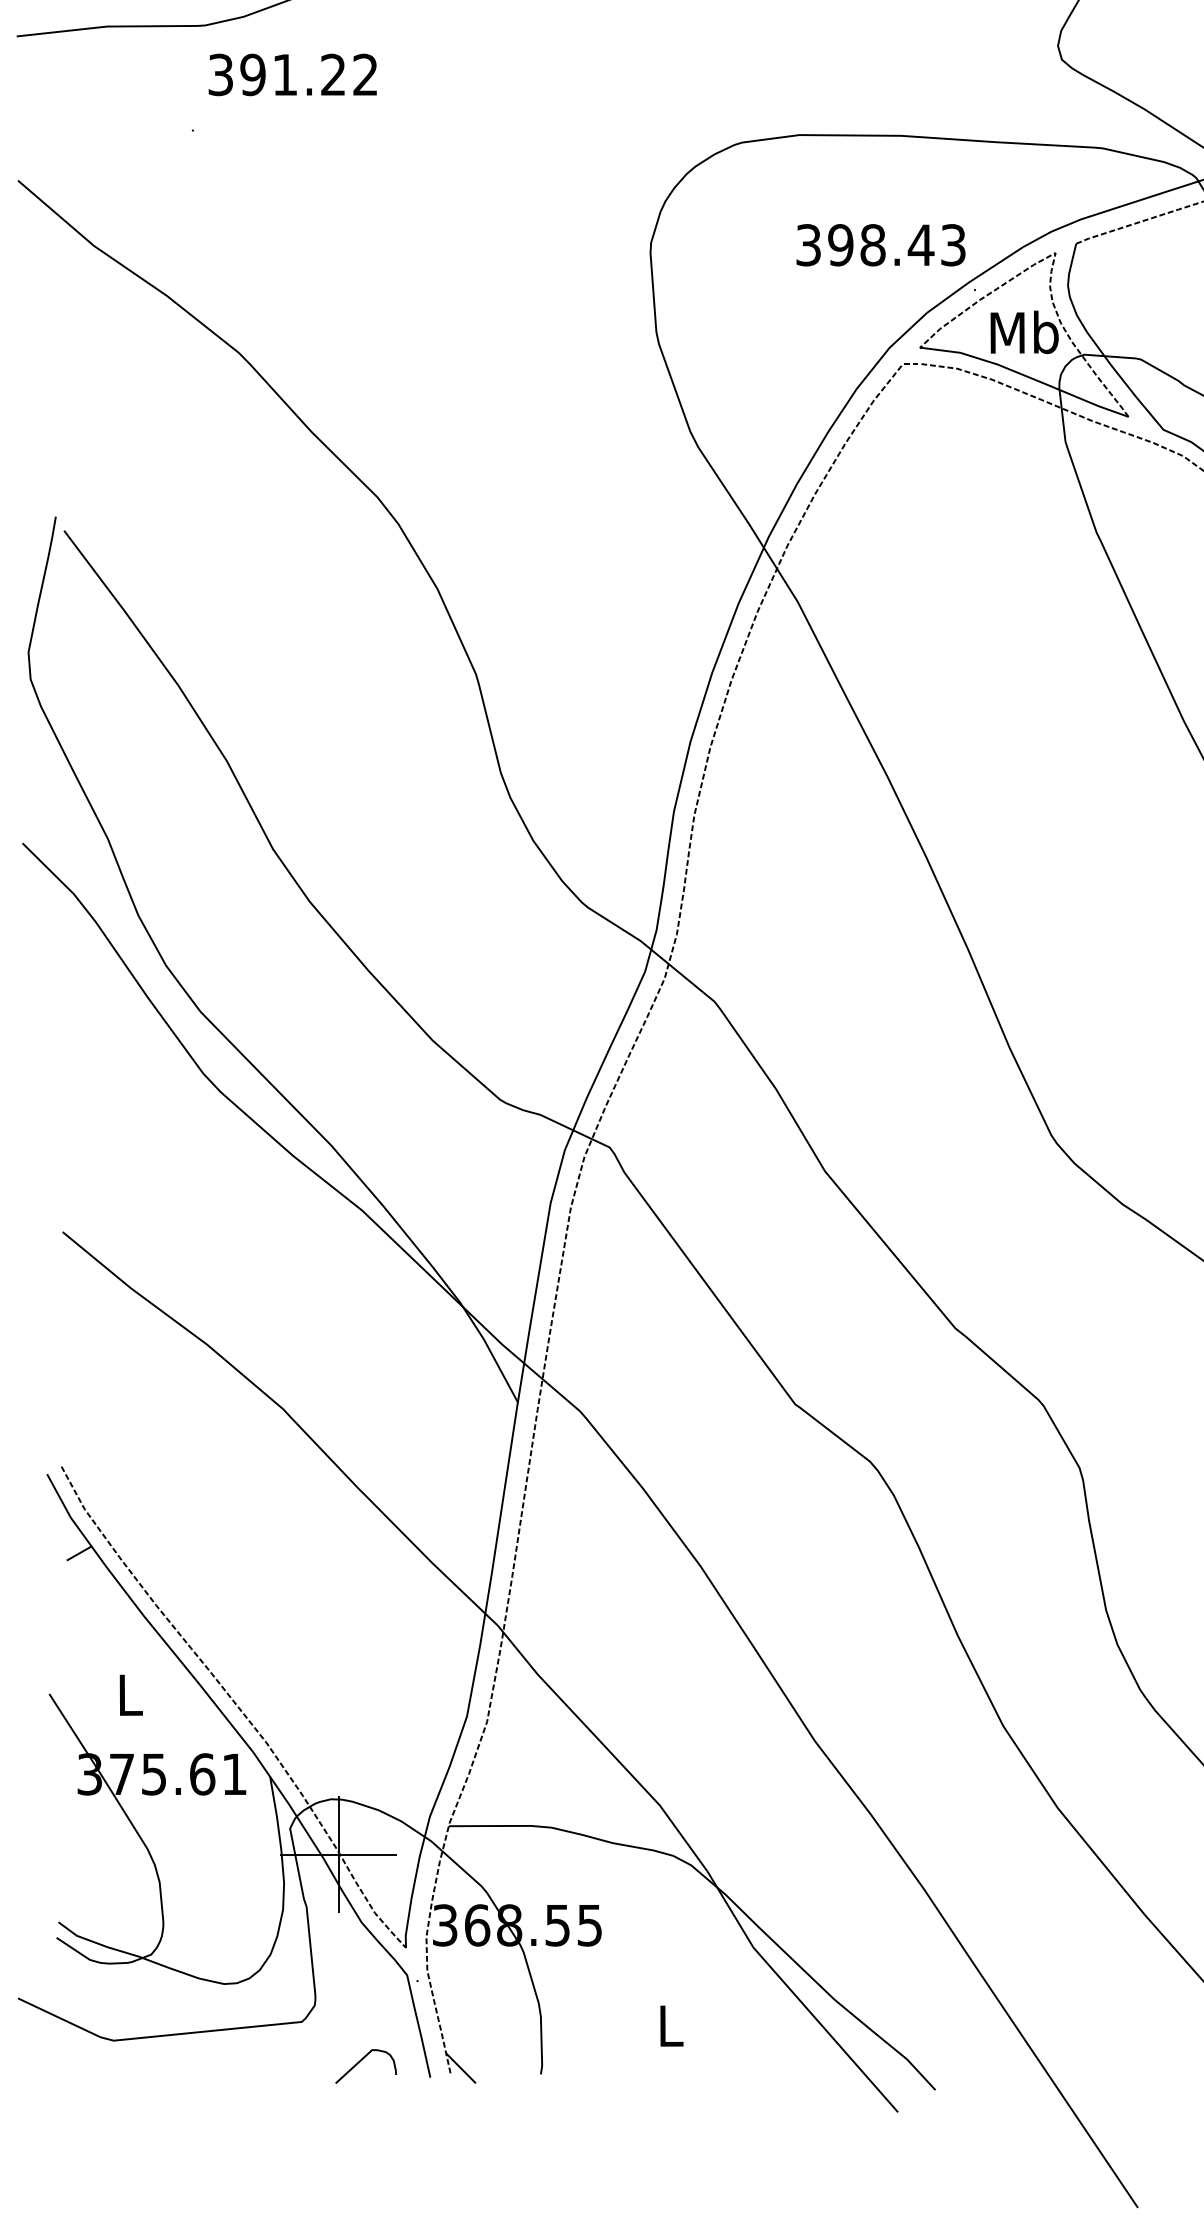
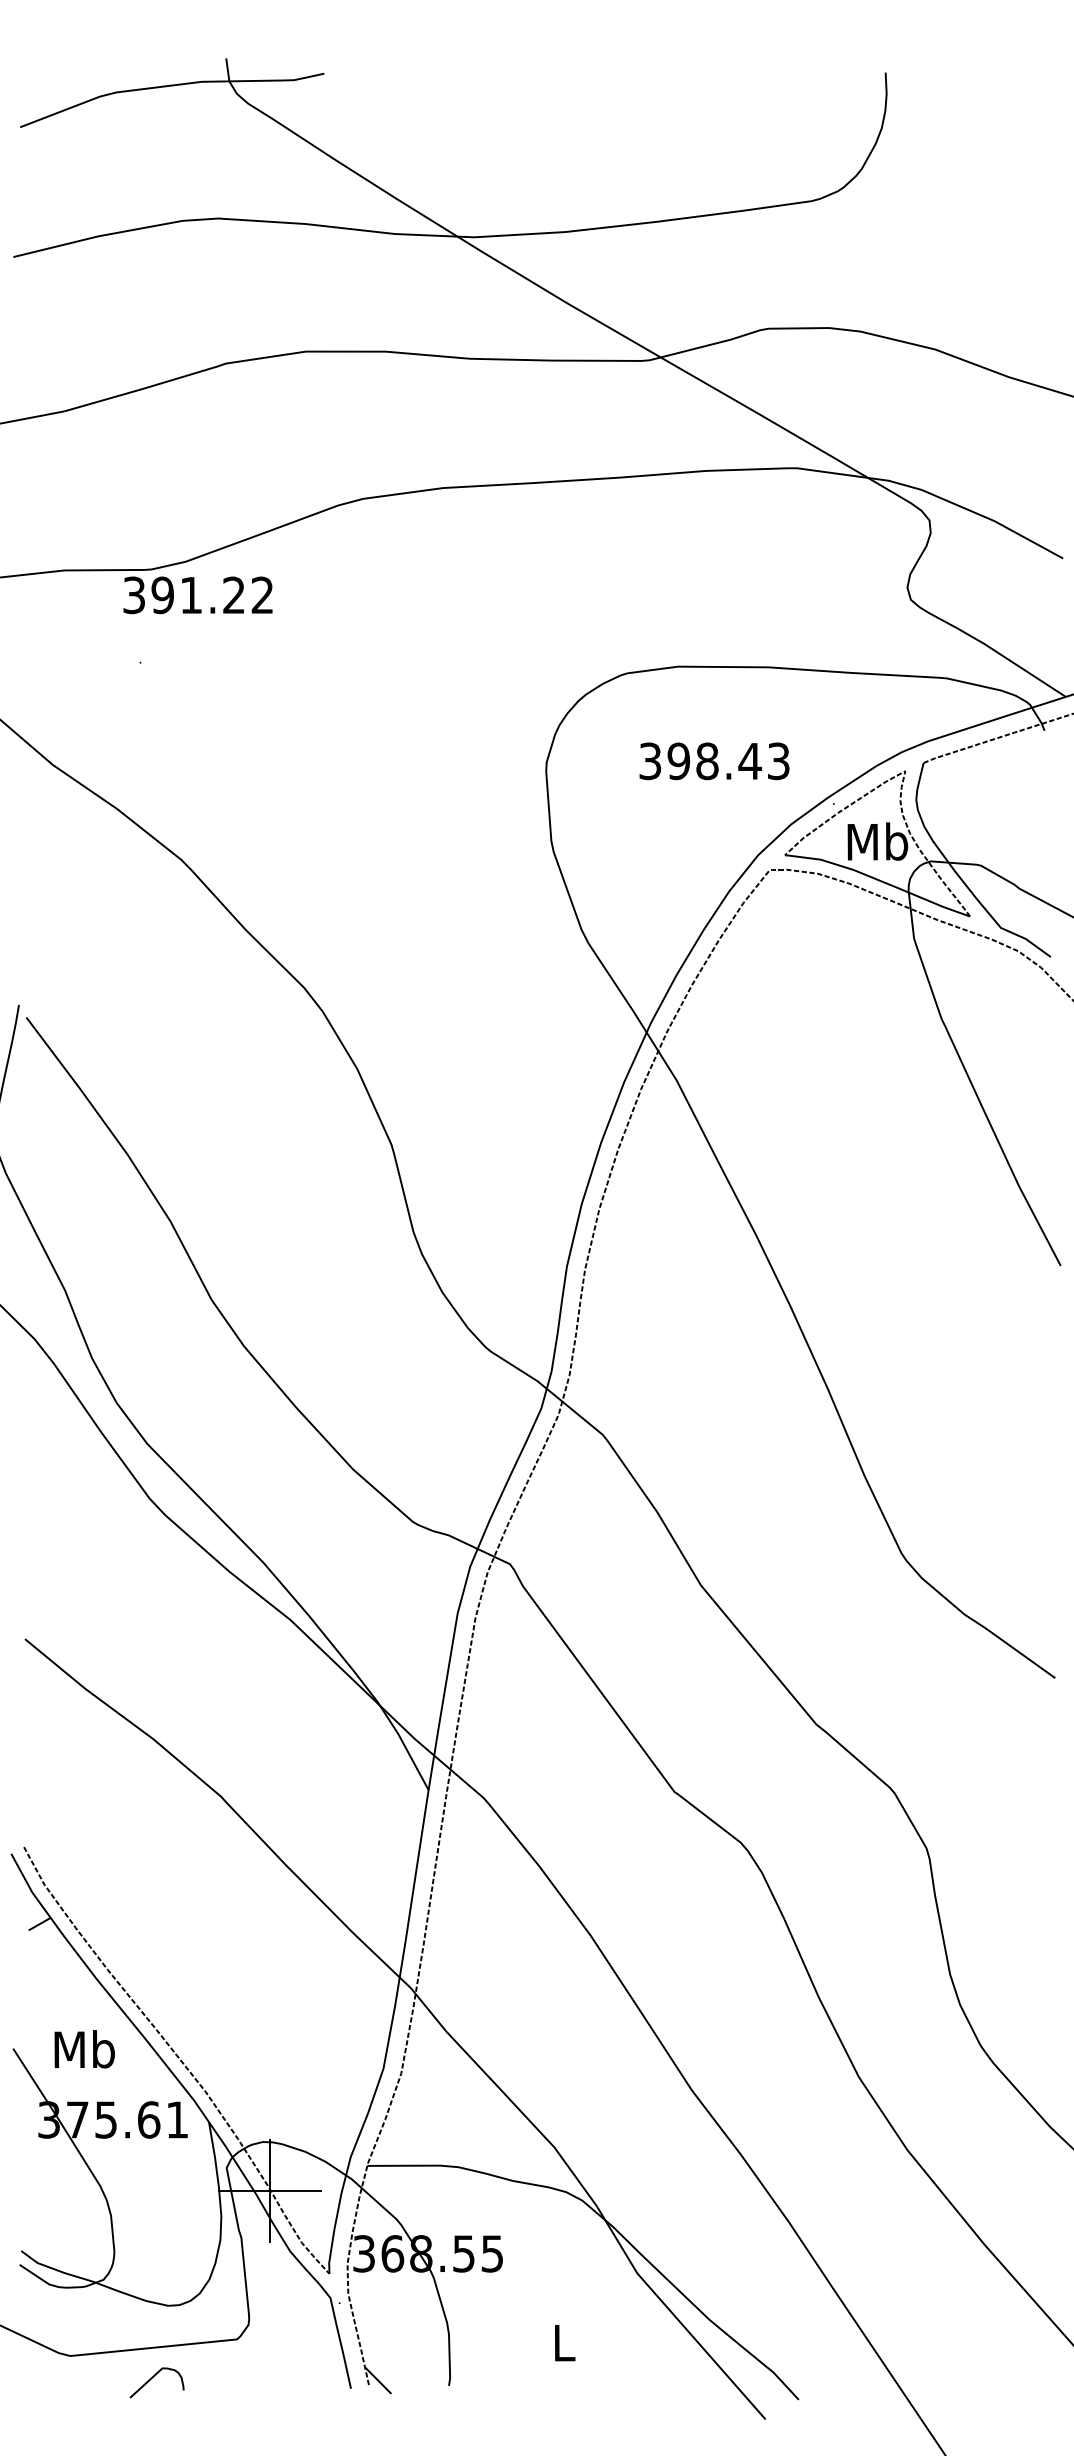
text: (292, 75) -> (197, 595), moved
text: (880, 245) -> (714, 761), moved
text: (129, 1694) -> (84, 2049), L -> Mb
curve: (360, 2061) -> (152, 2378), moved

